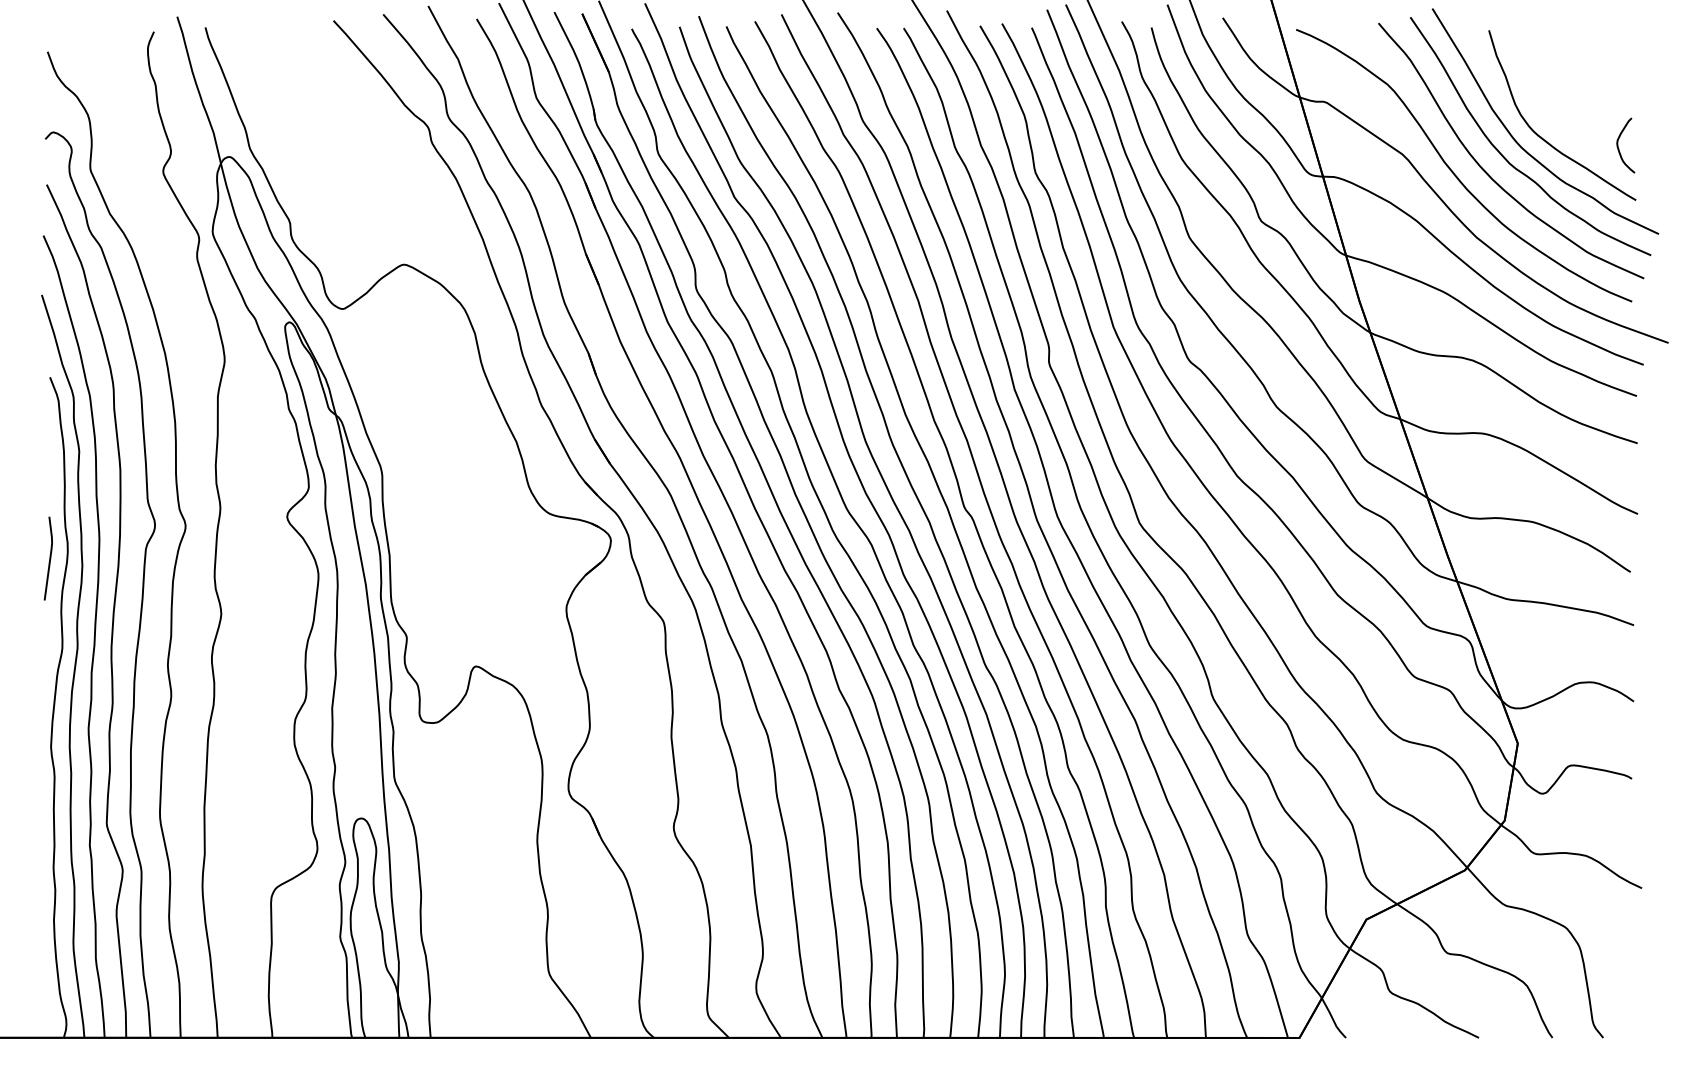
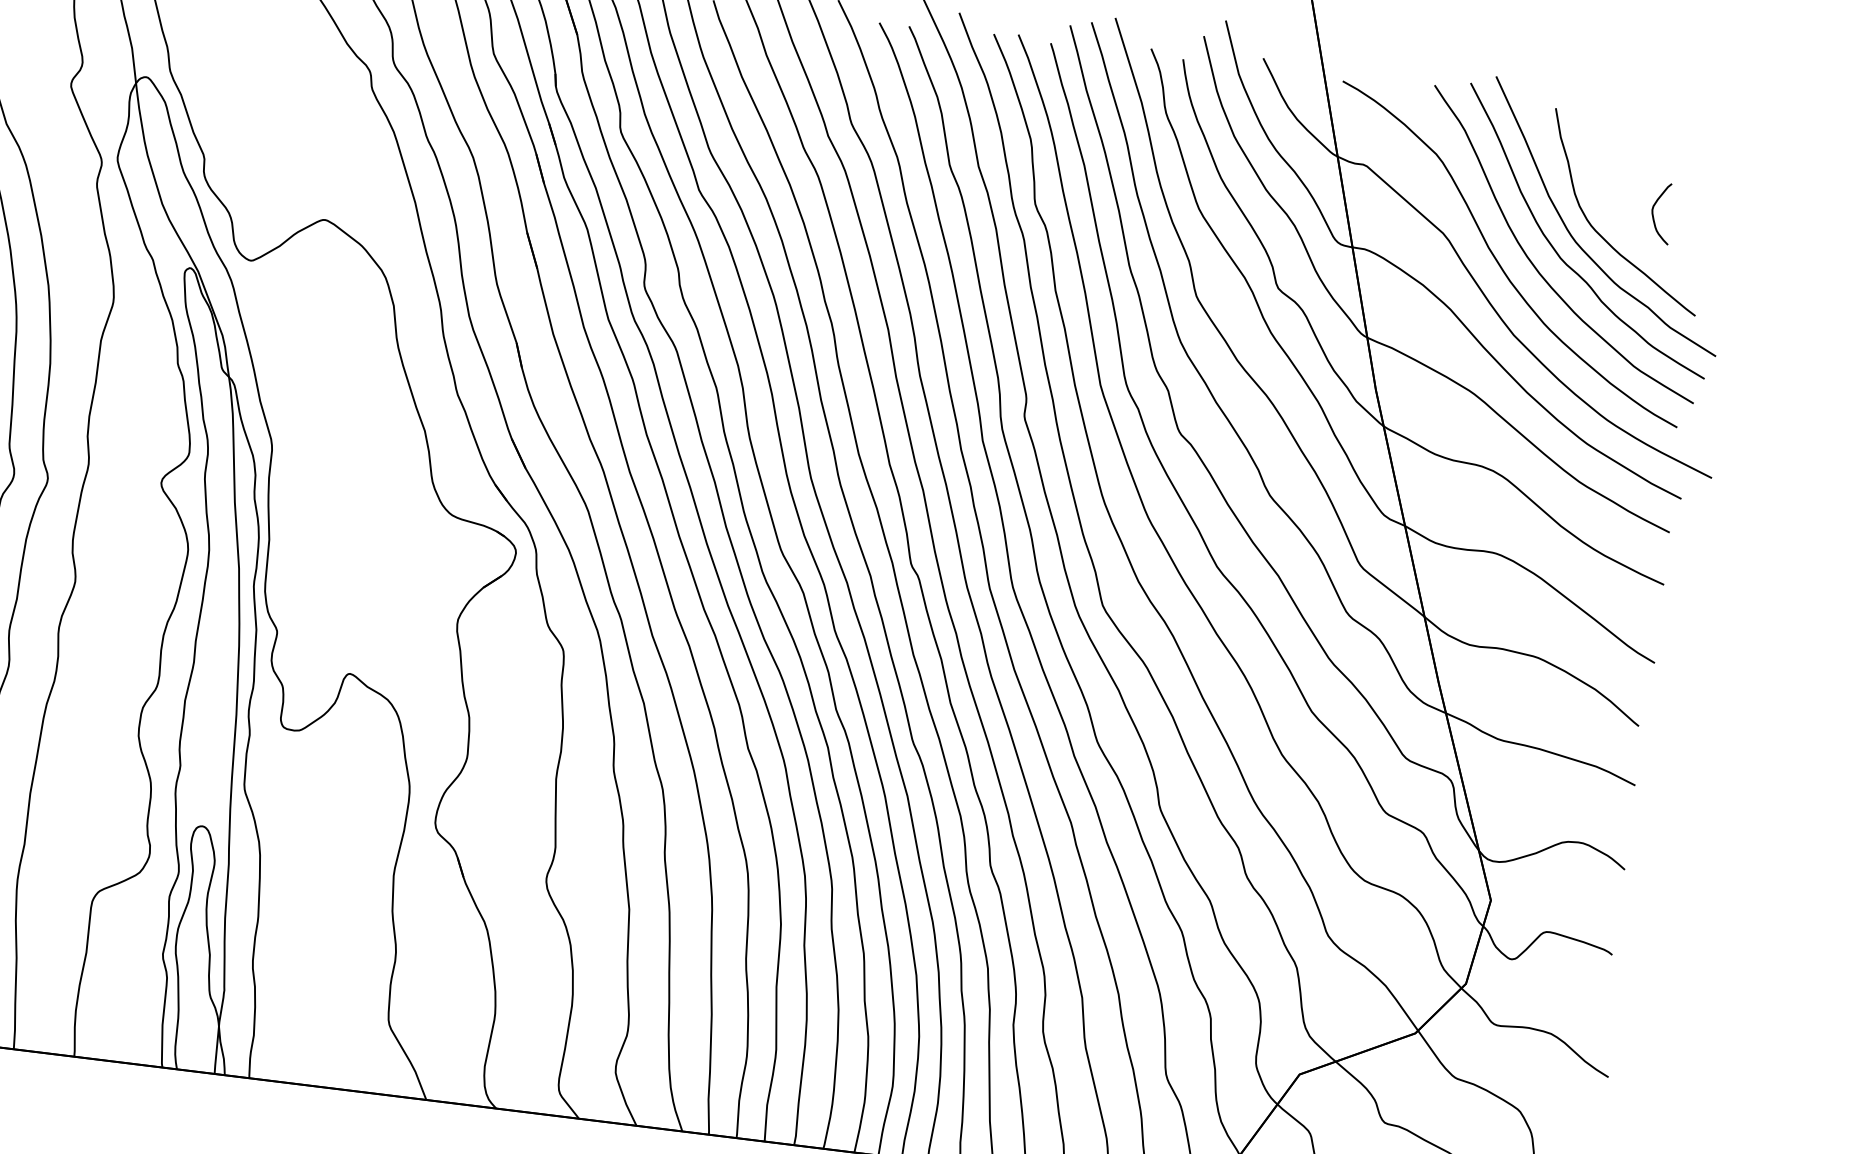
curve: (1619, 148) -> (1654, 215), moved

